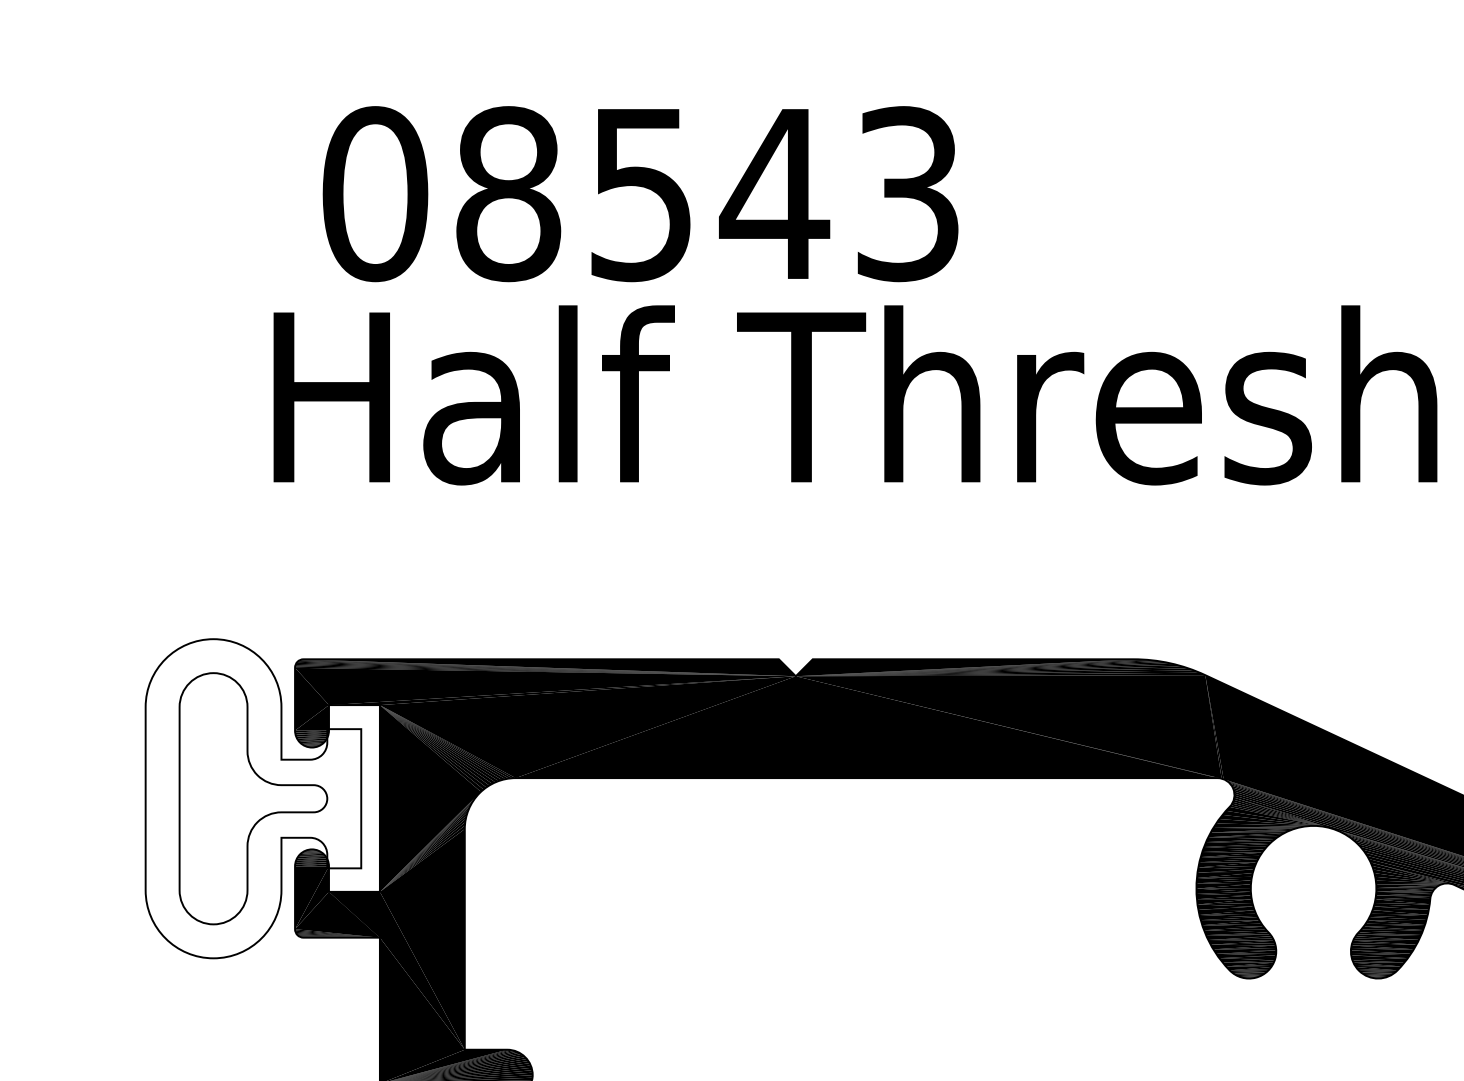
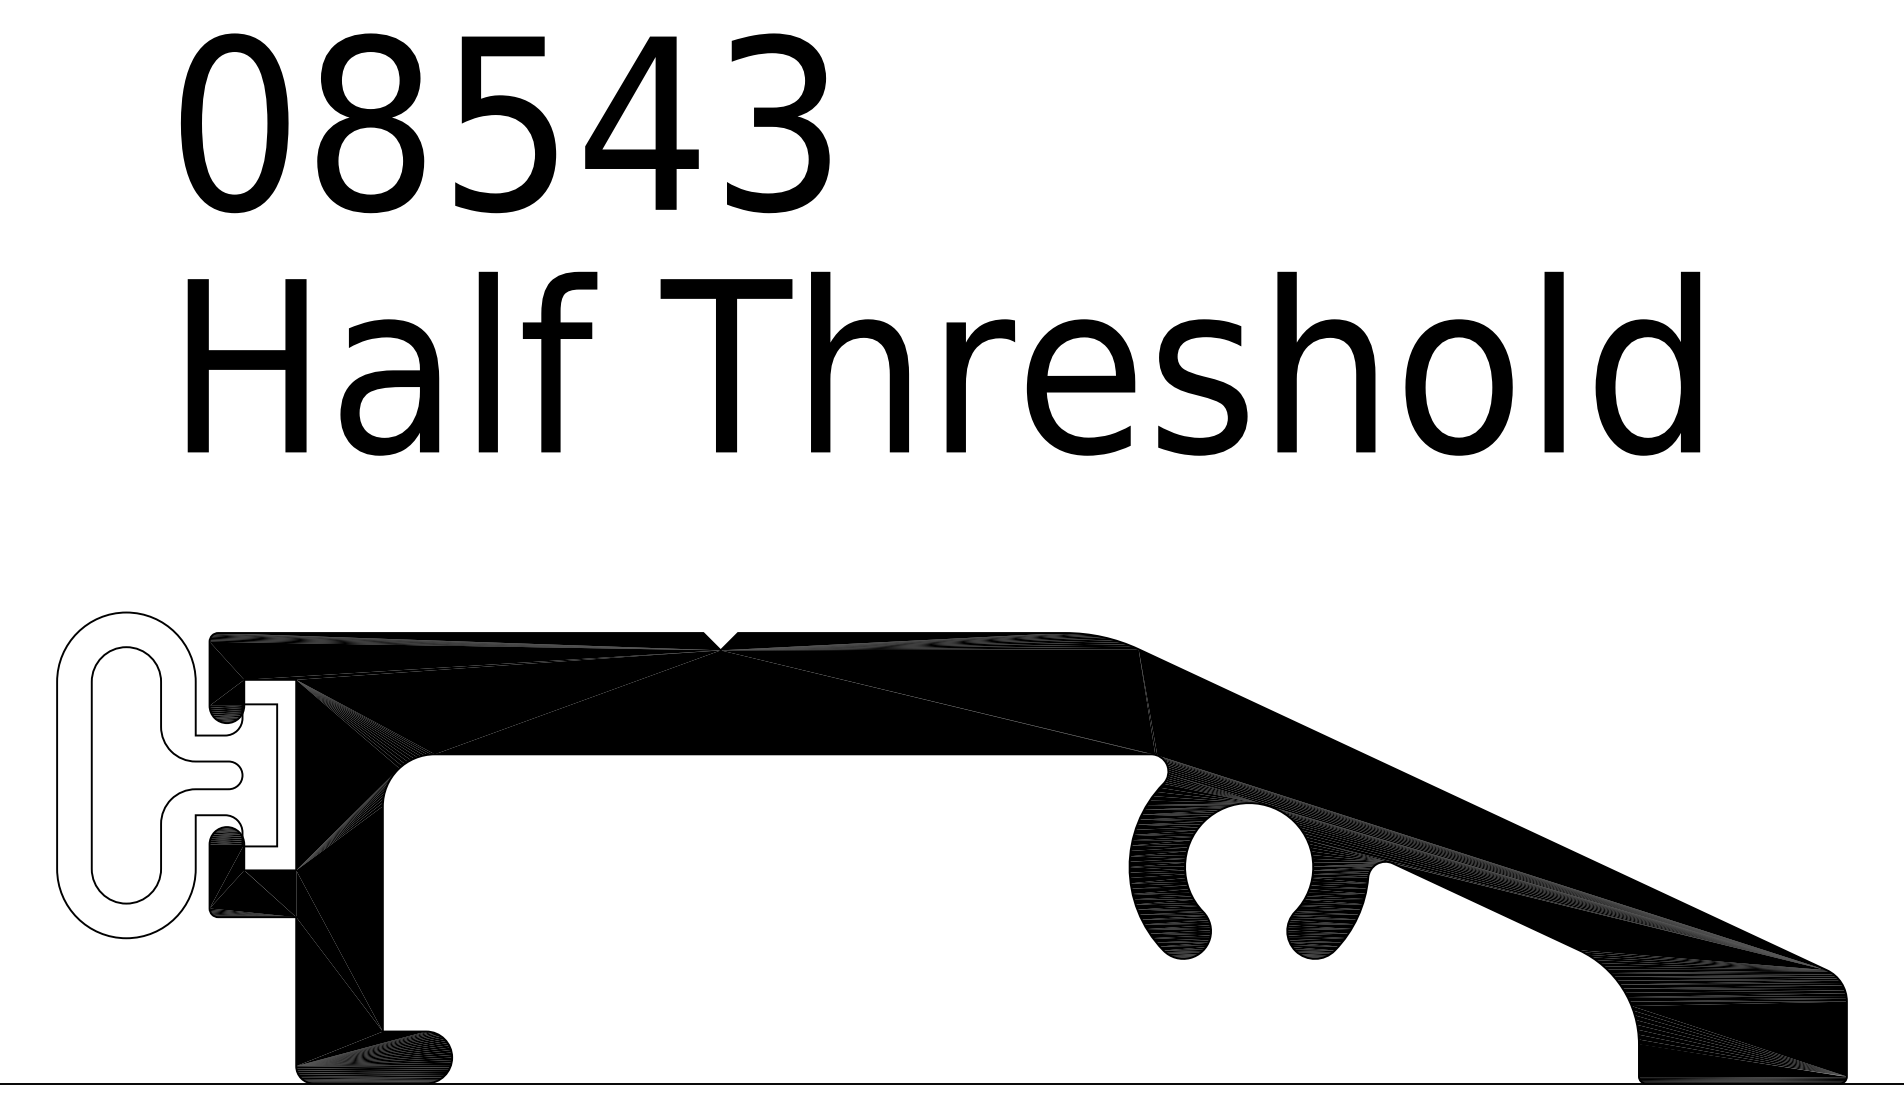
text: (640, 194) -> (505, 123), moved

